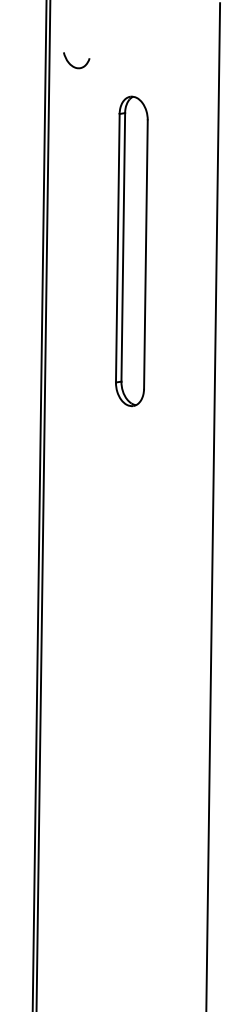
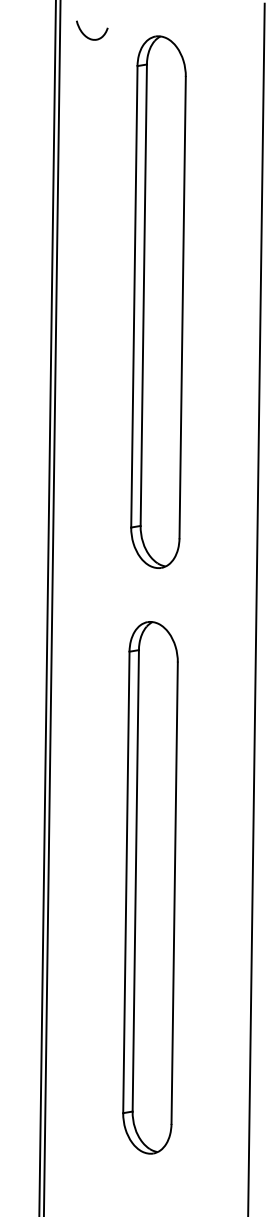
curve: (73, 65) -> (88, 36), moved
part: (131, 251) -> (158, 302), size x1.43
part: (124, 738) -> (149, 888), added

